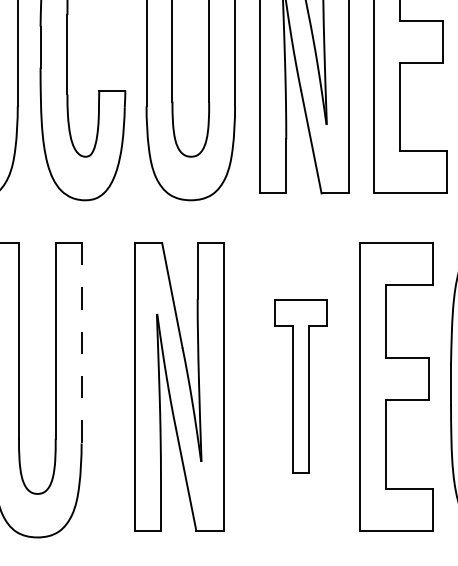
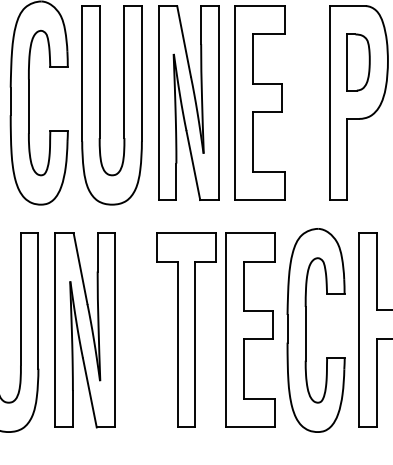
line: (81, 343) -> (38, 301), dashed -> solid
part: (301, 385) -> (186, 329), size x1.67
part: (178, 386) -> (84, 330), moved

